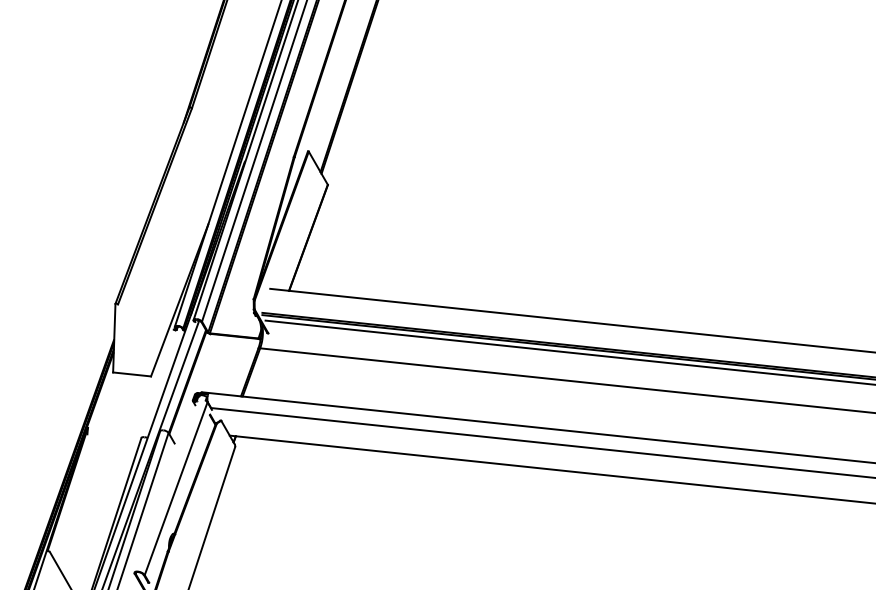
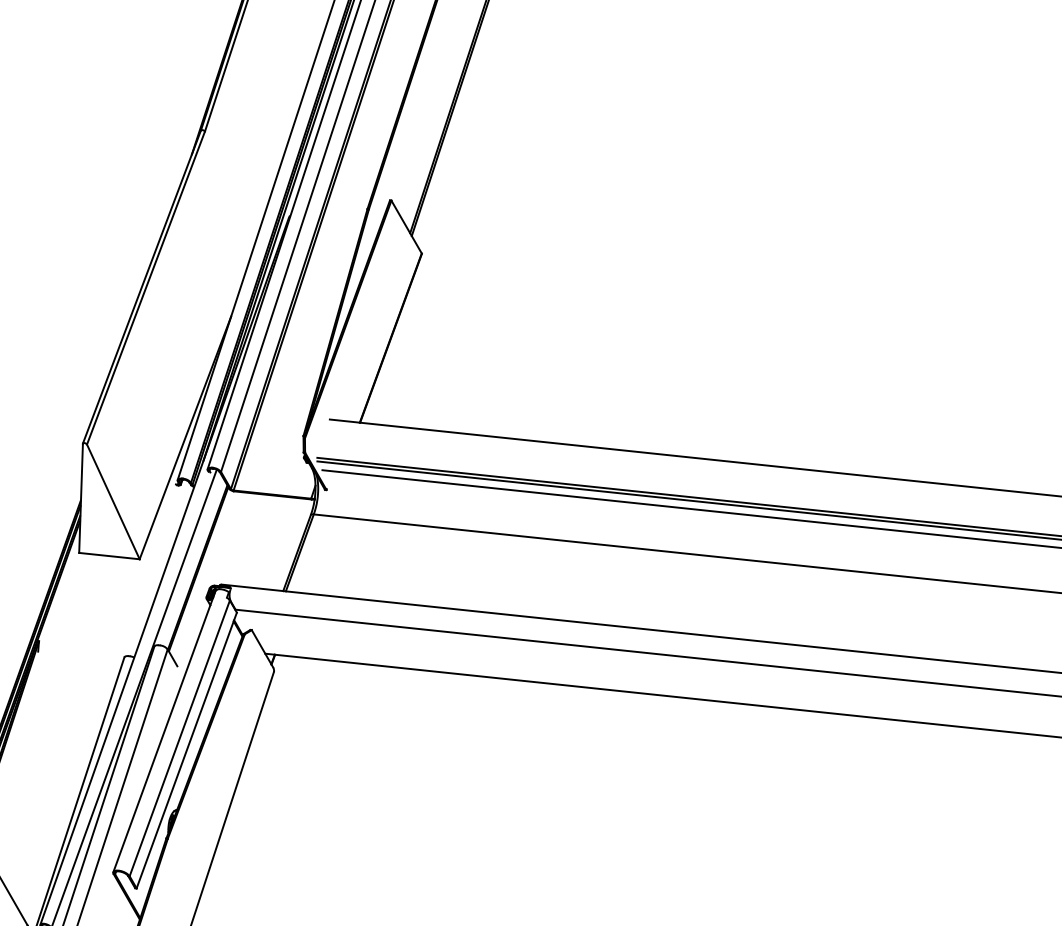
line: (134, 340) -> (113, 501), added
line: (166, 484) -> (164, 731), added
line: (180, 495) -> (186, 749), added

